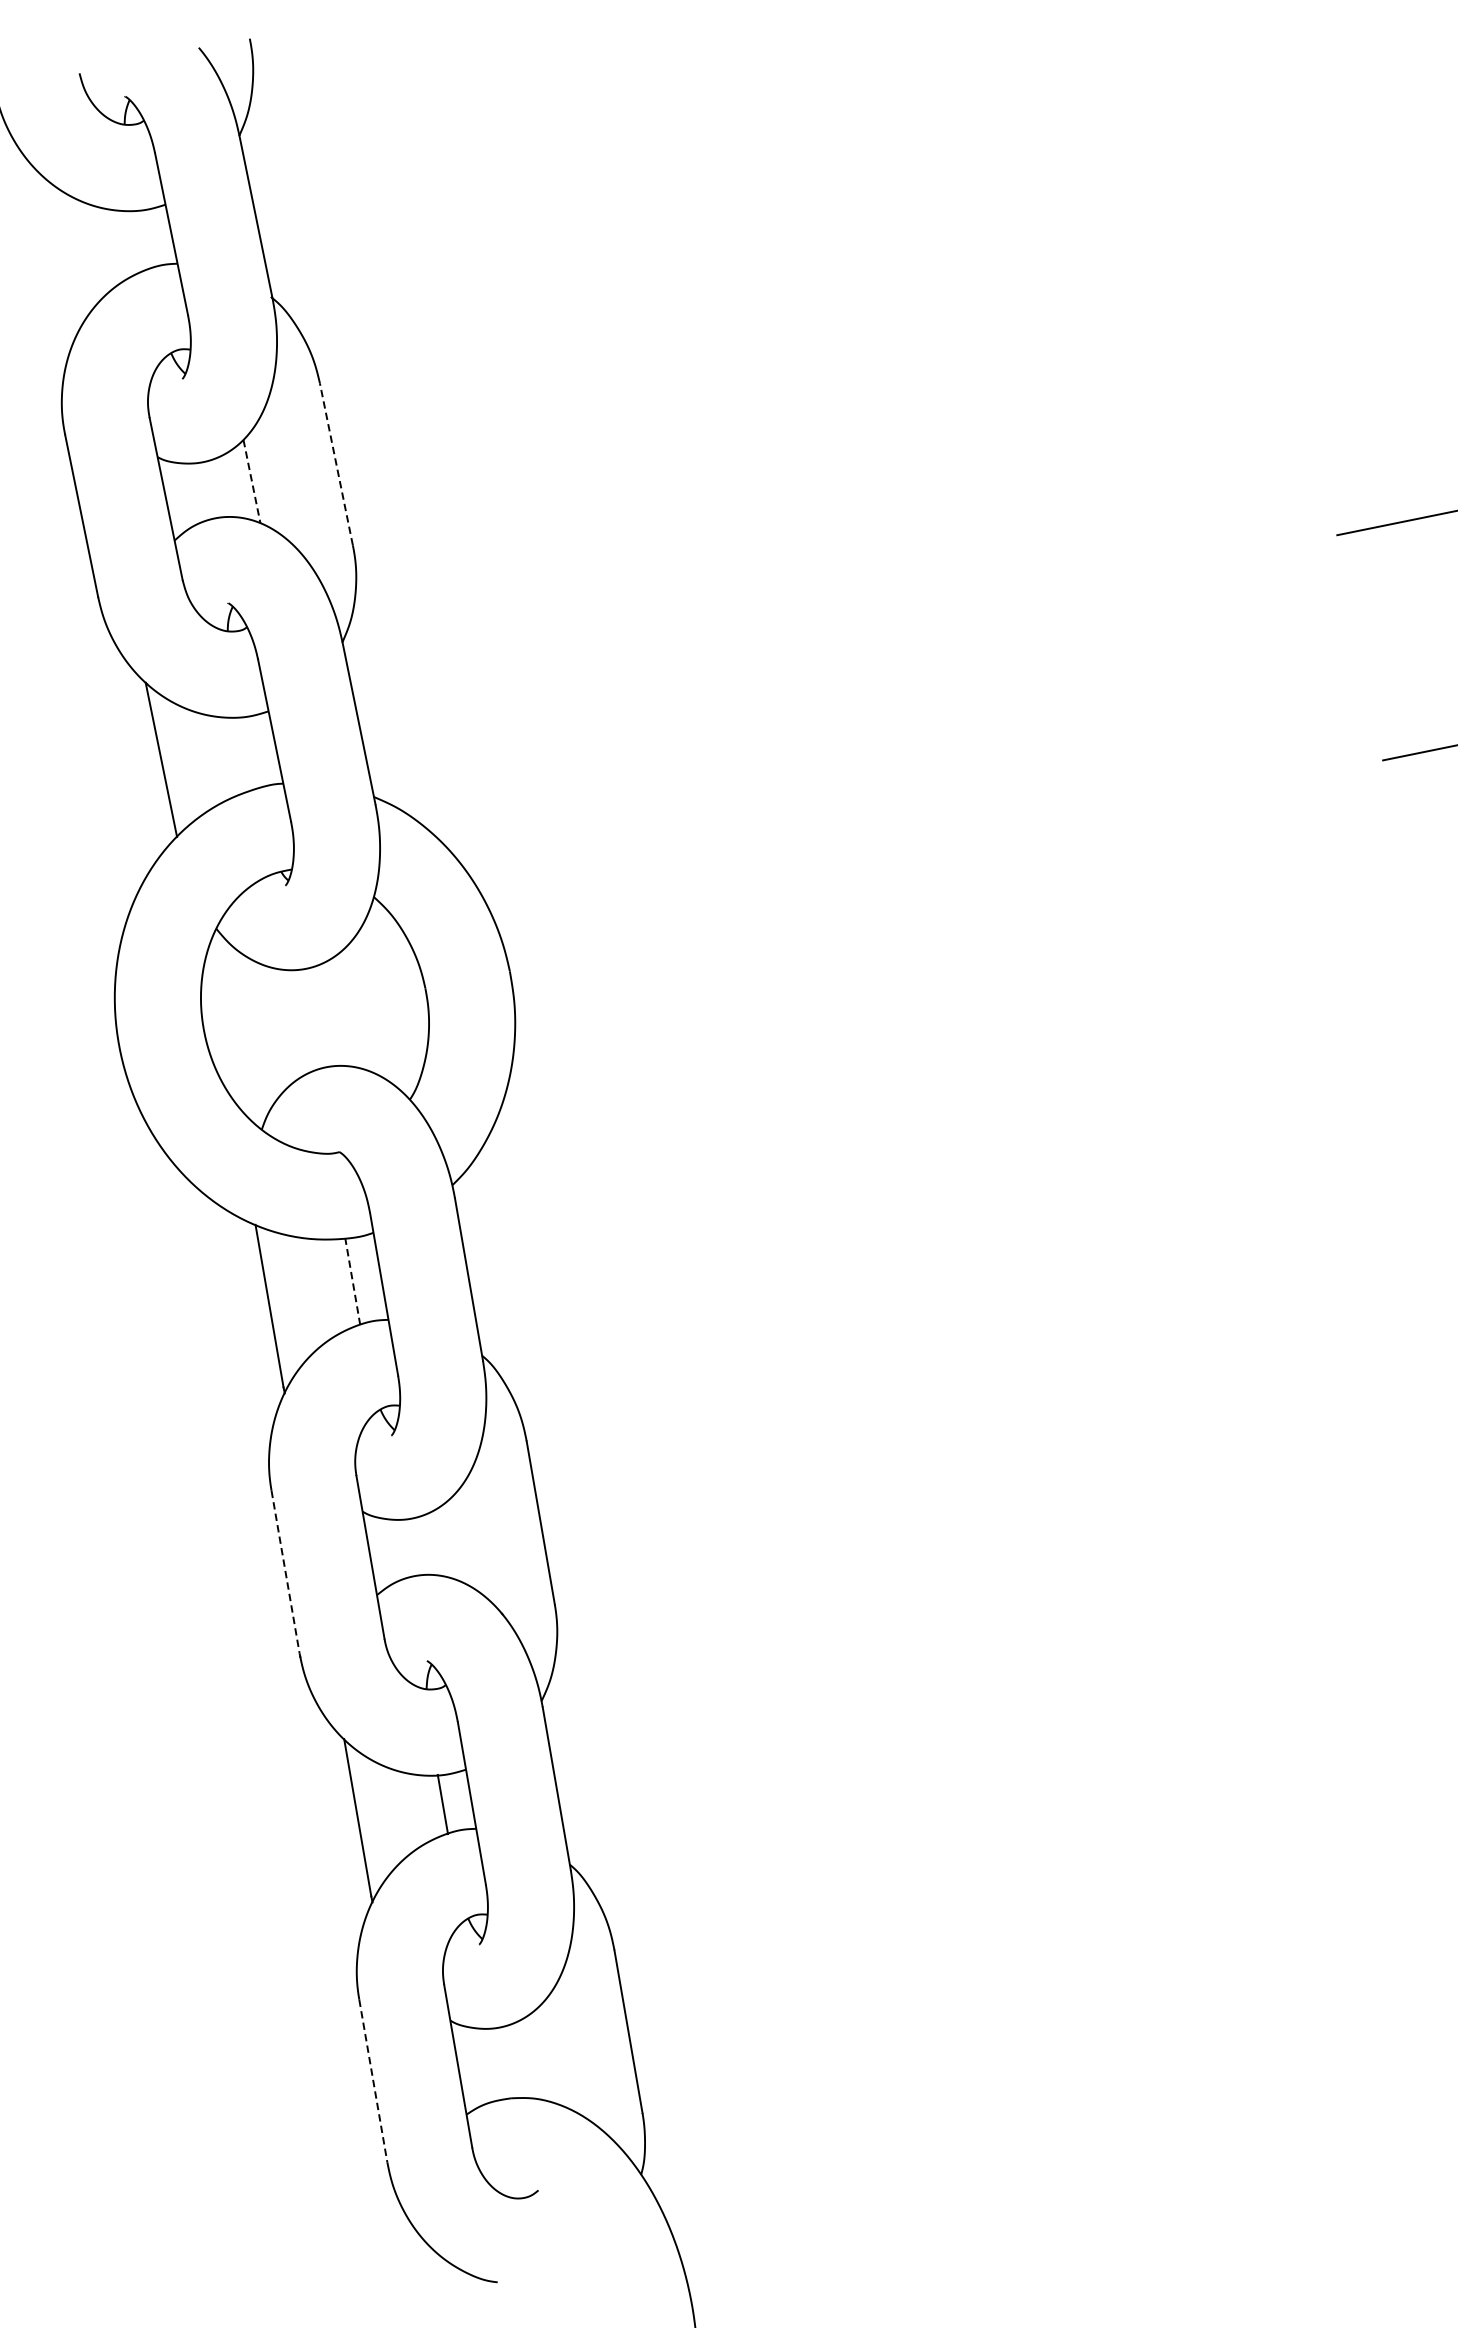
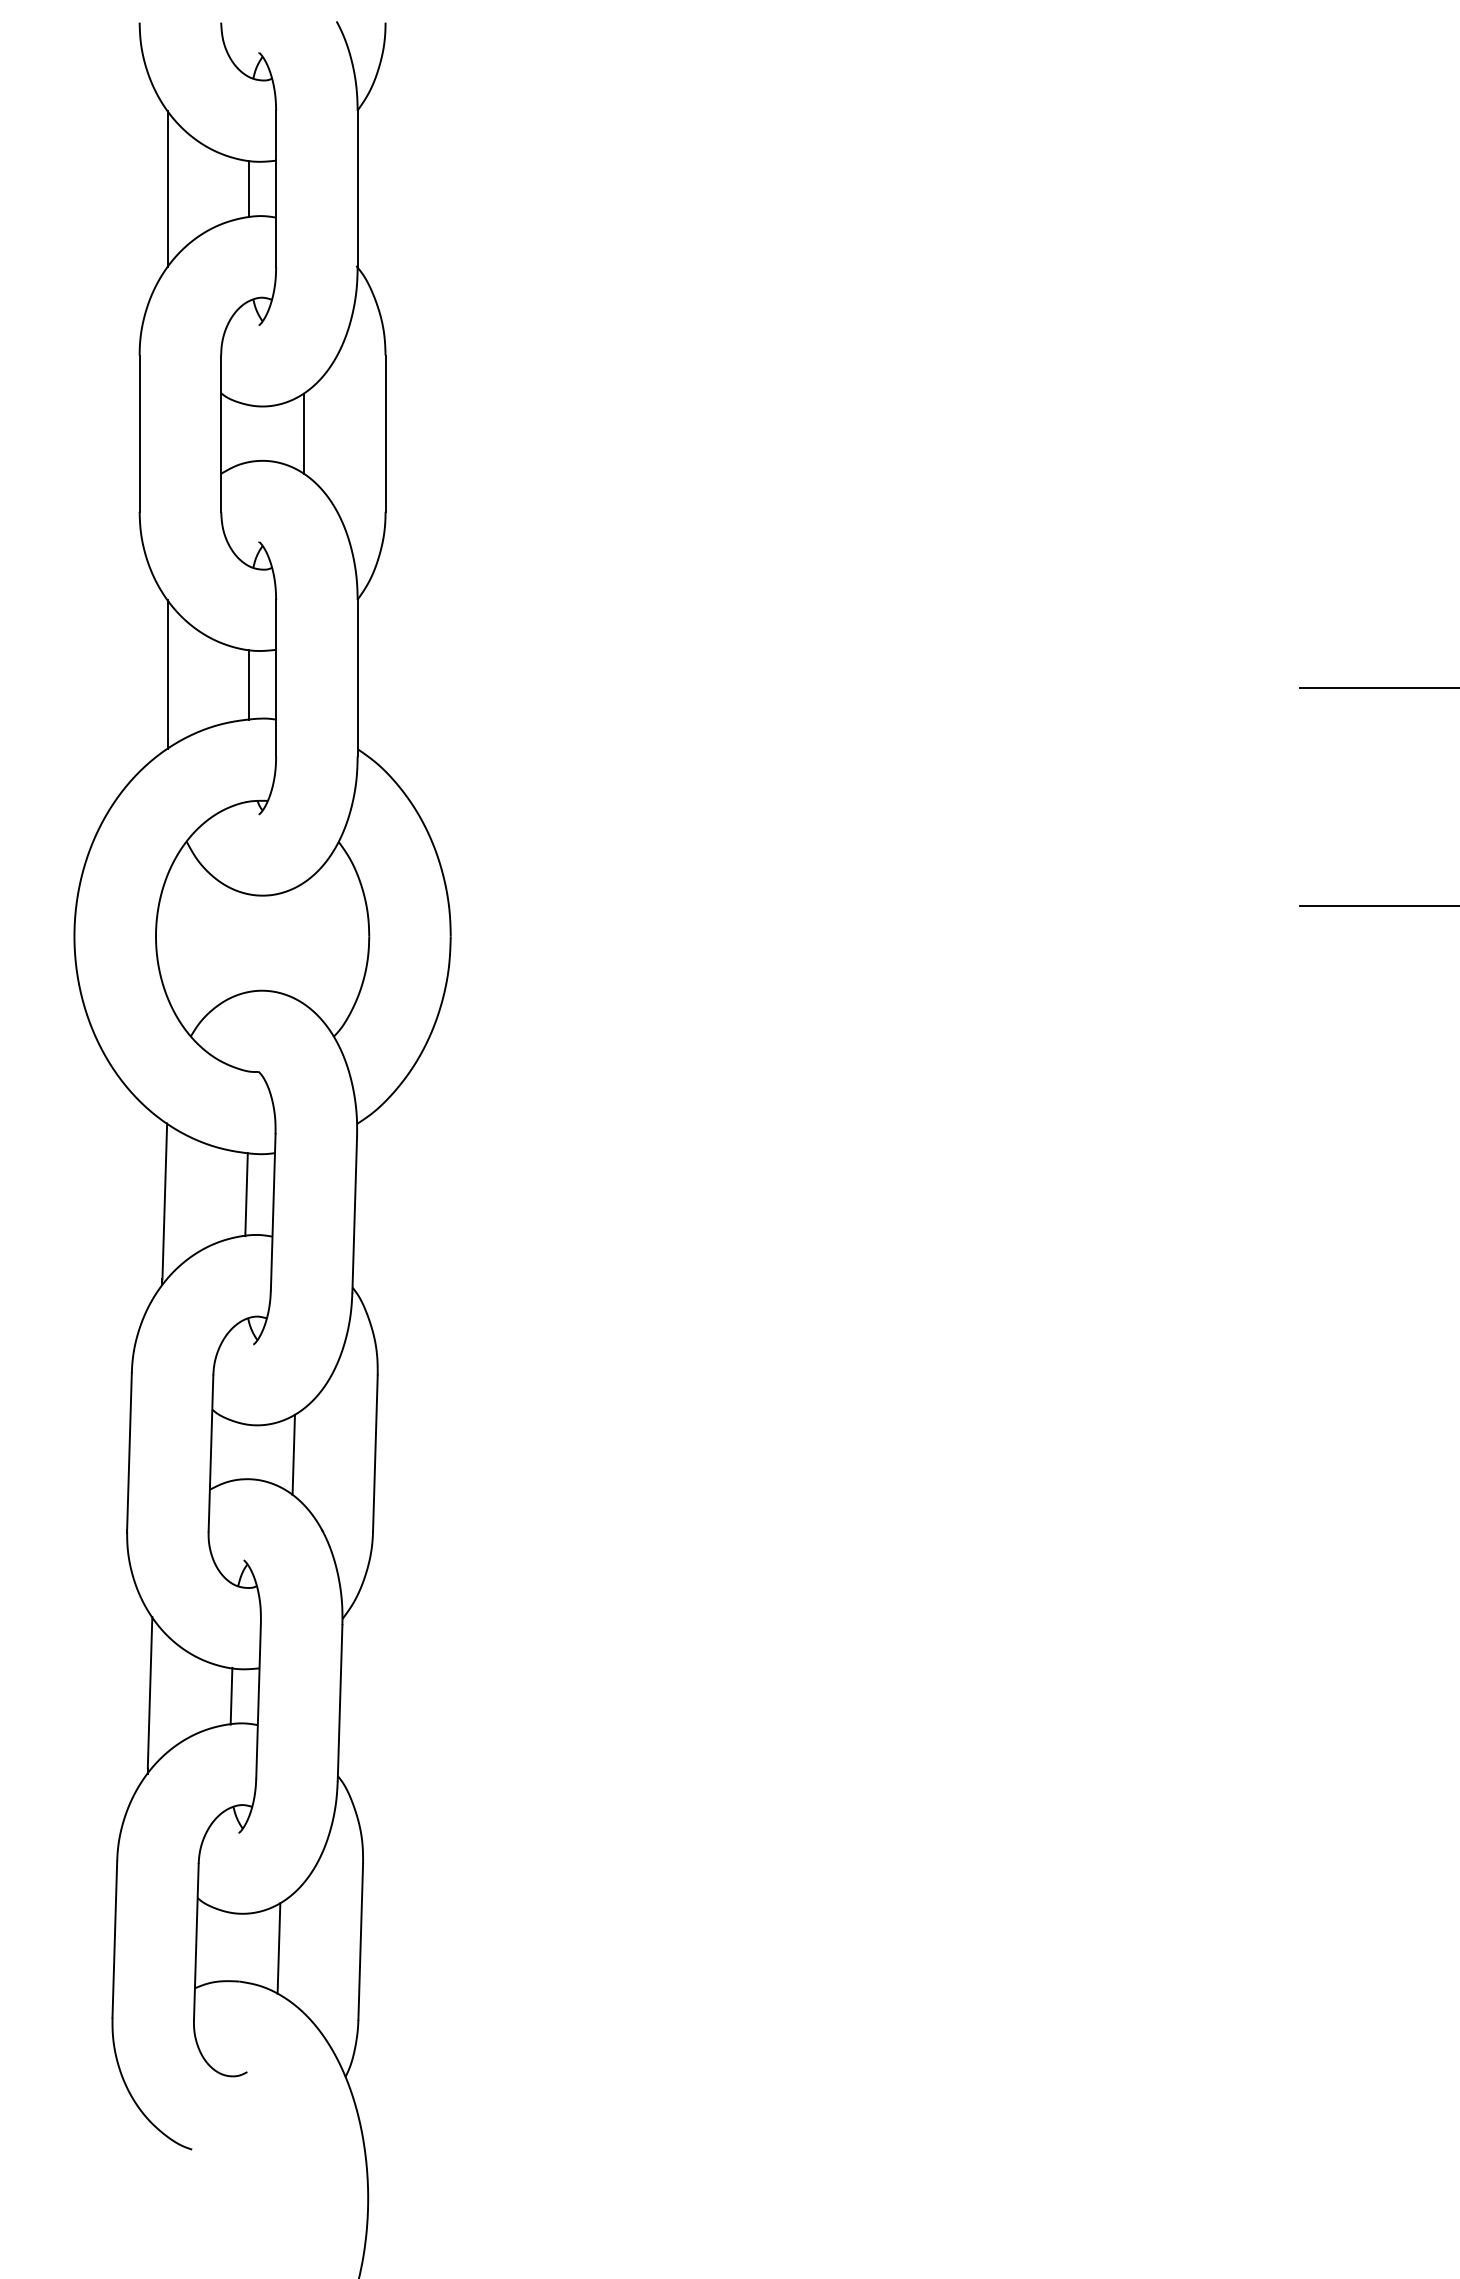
line: (143, 239) -> (249, 188), added
line: (58, 256) -> (167, 188), added
line: (336, 464) -> (385, 433), dashed -> solid
line: (252, 482) -> (304, 434), dashed -> solid
line: (248, 752) -> (249, 684), added
line: (352, 1281) -> (246, 1194), dashed -> solid
line: (456, 1541) -> (293, 1454), added
line: (285, 1572) -> (129, 1451), dashed -> solid
line: (544, 2055) -> (278, 1948), added
line: (372, 2081) -> (114, 1939), dashed -> solid

